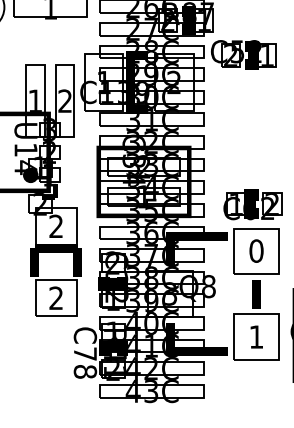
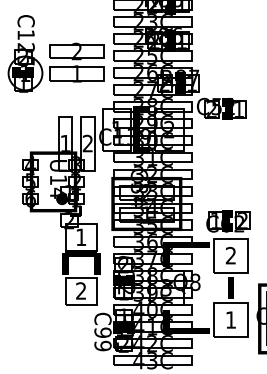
text: (56, 225) -> (81, 236), 2 -> 1
text: (255, 250) -> (230, 255), 0 -> 2
text: (84, 363) -> (102, 339), C78 -> C99

